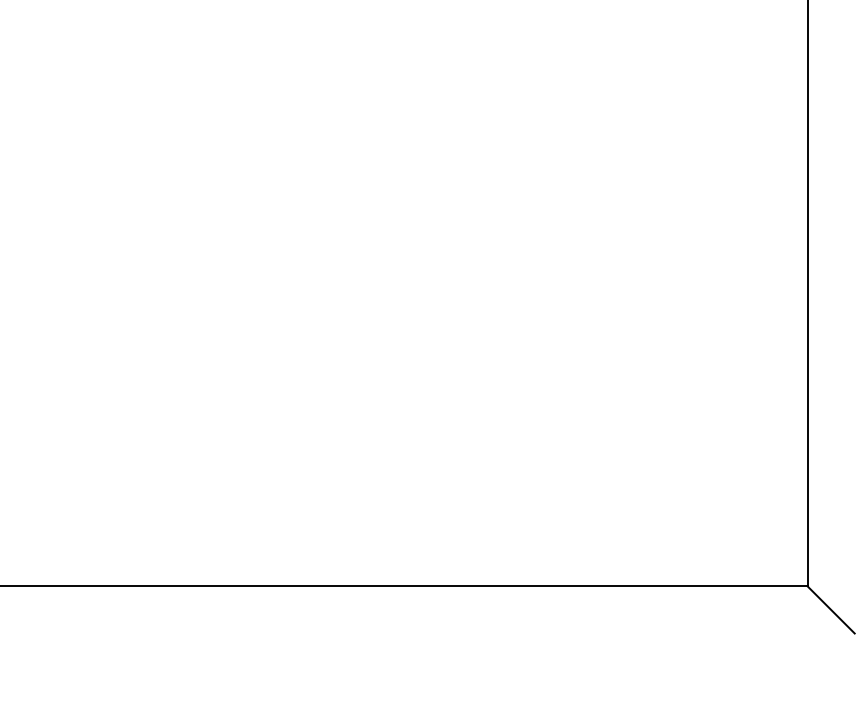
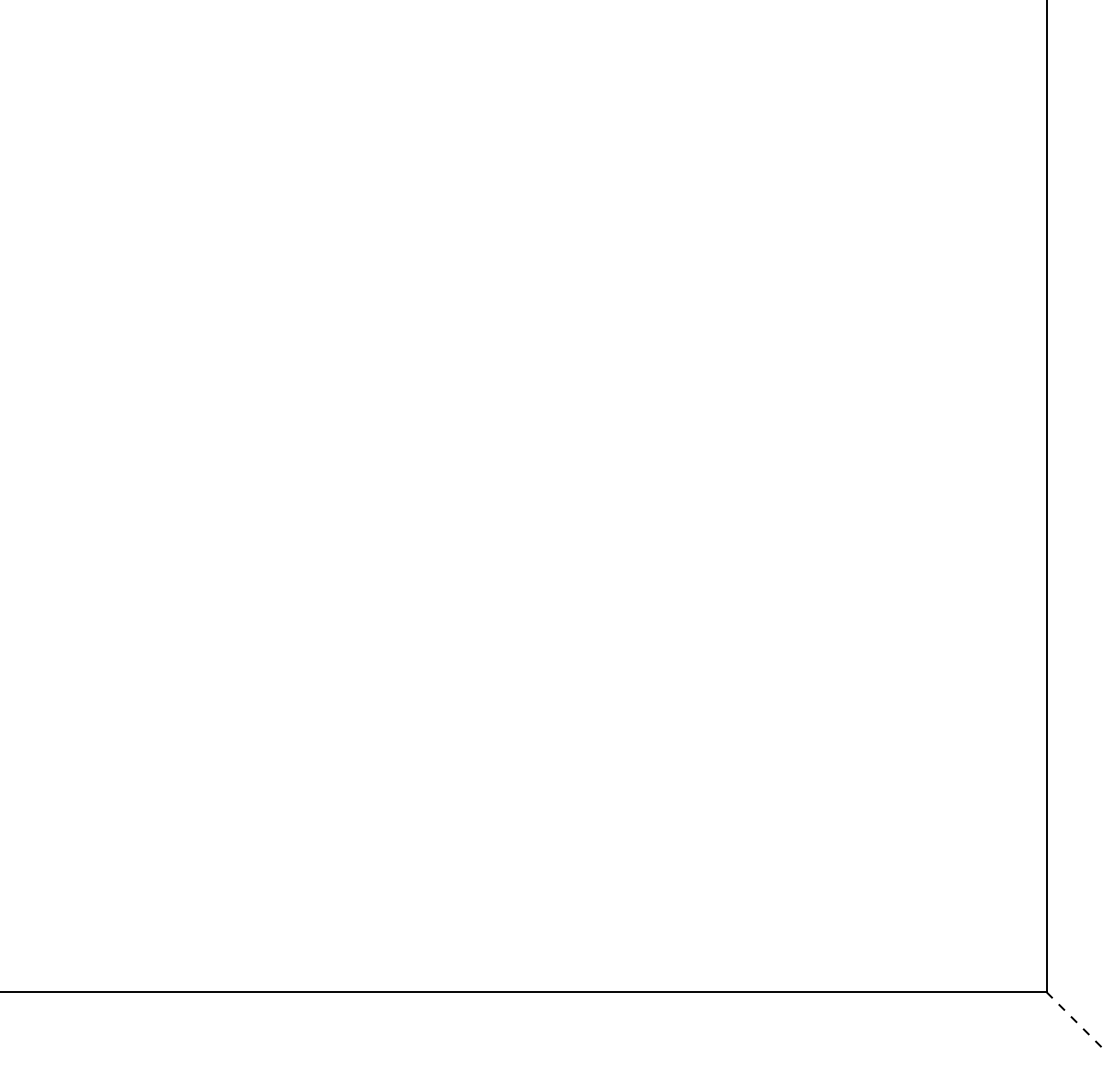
line: (831, 610) -> (1074, 1020), solid -> dashed

